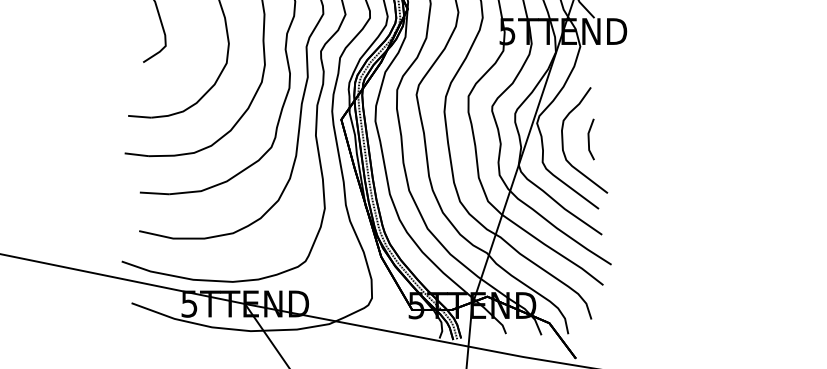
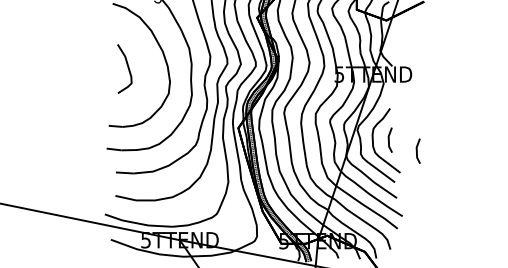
part: (635, 156) -> (417, 150), added

